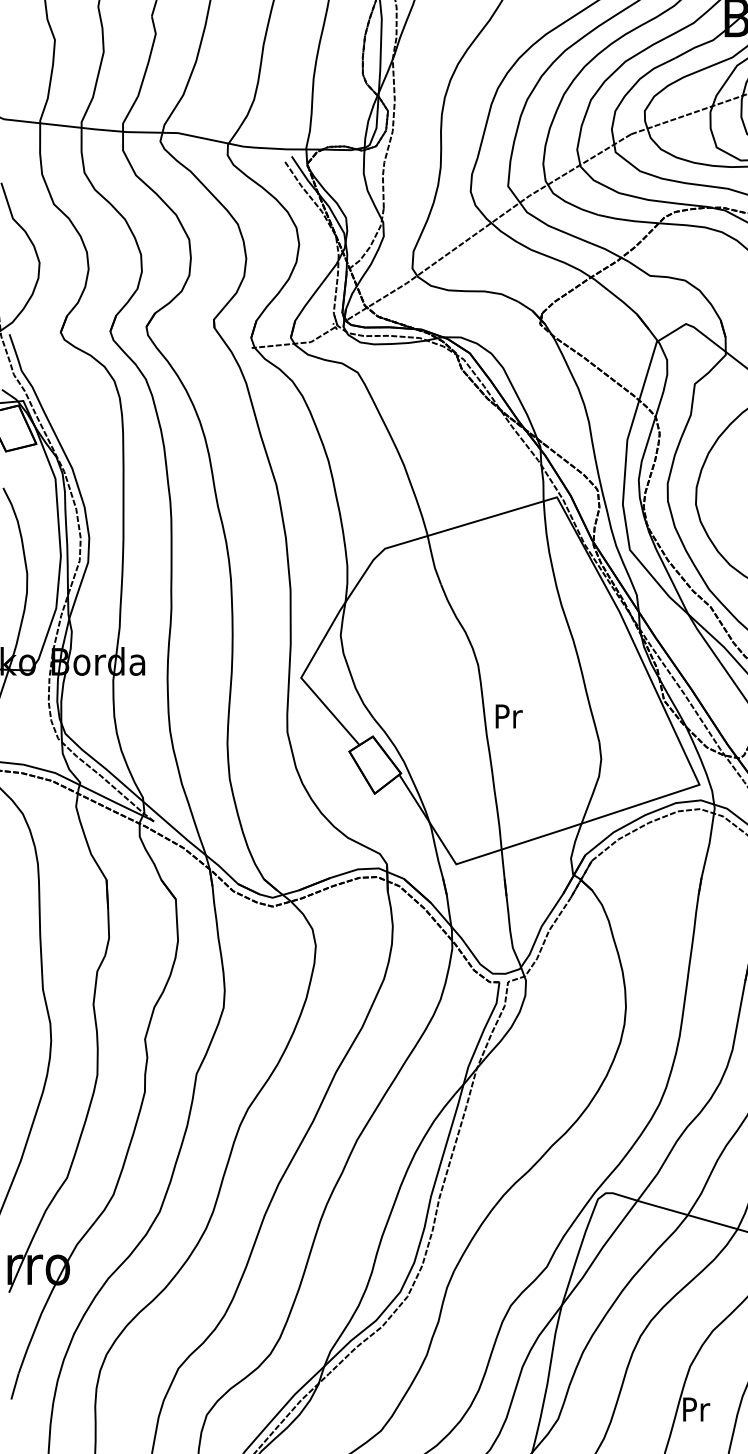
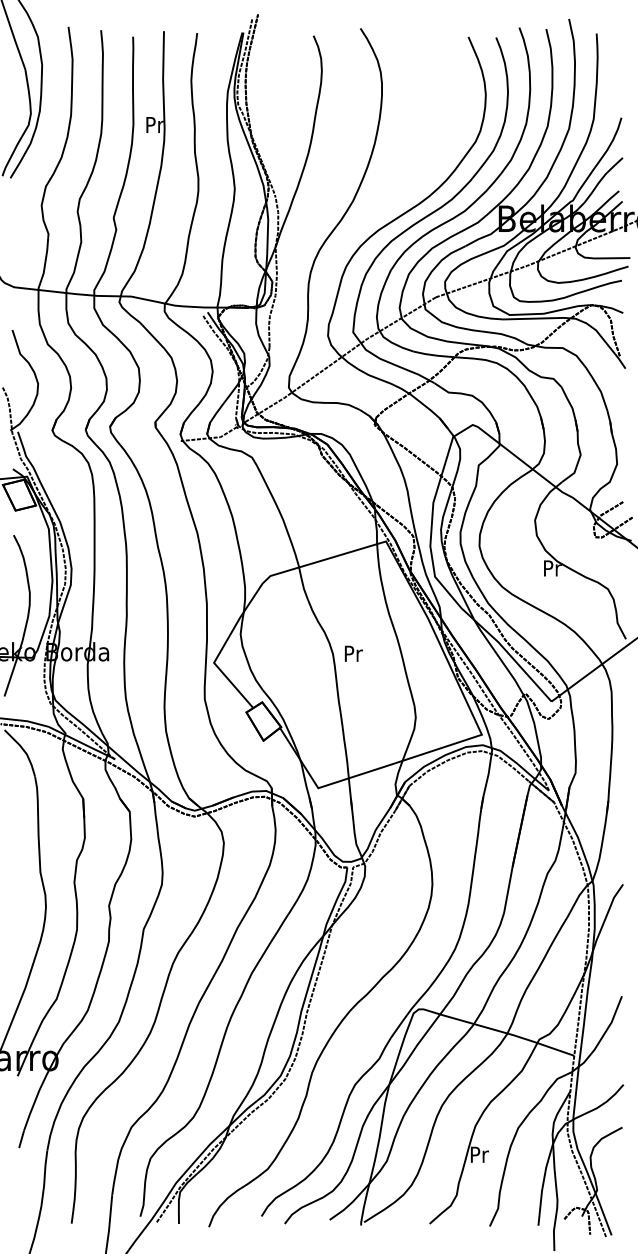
text: (508, 716) -> (353, 653), moved

